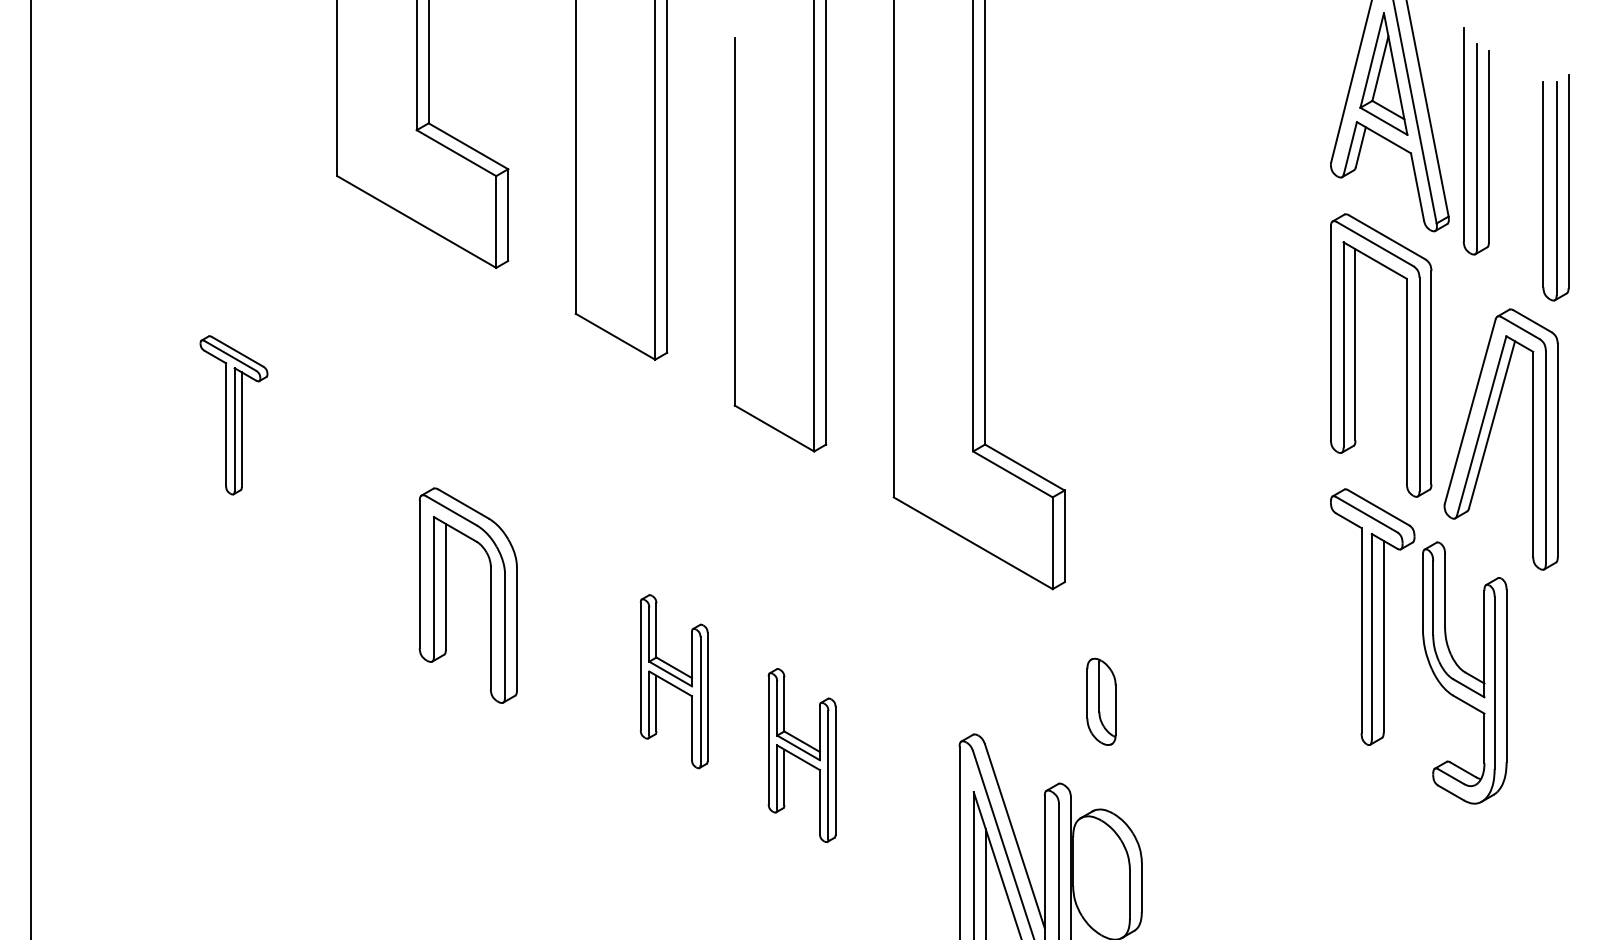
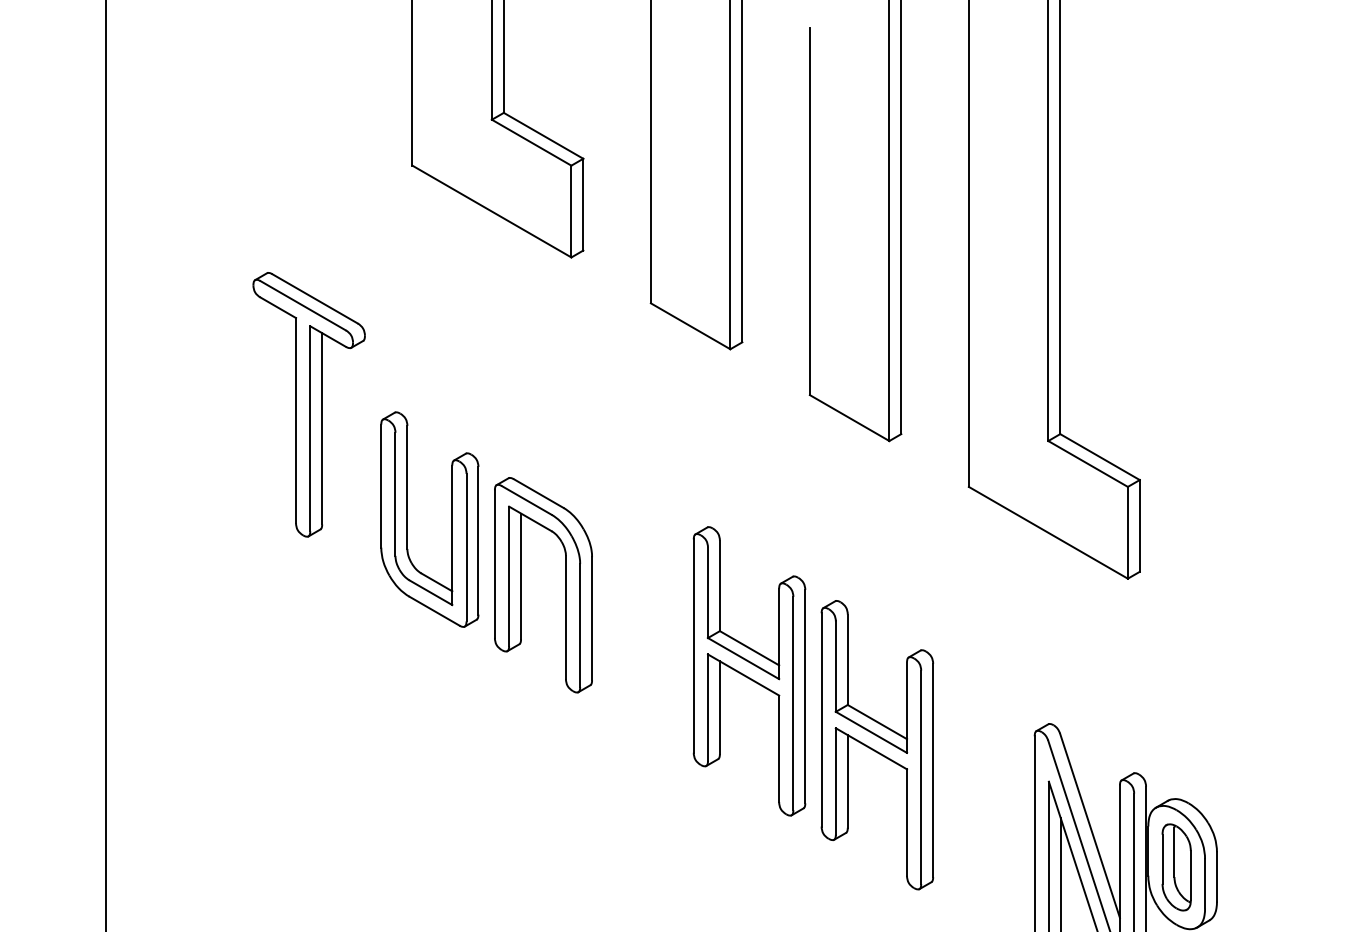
part: (233, 415) -> (308, 405), size x1.67
part: (332, 529) -> (407, 519), added
part: (673, 681) -> (748, 671), size x1.67
part: (1101, 701) -> (1176, 867), moved
part: (801, 755) -> (876, 745), size x1.67

